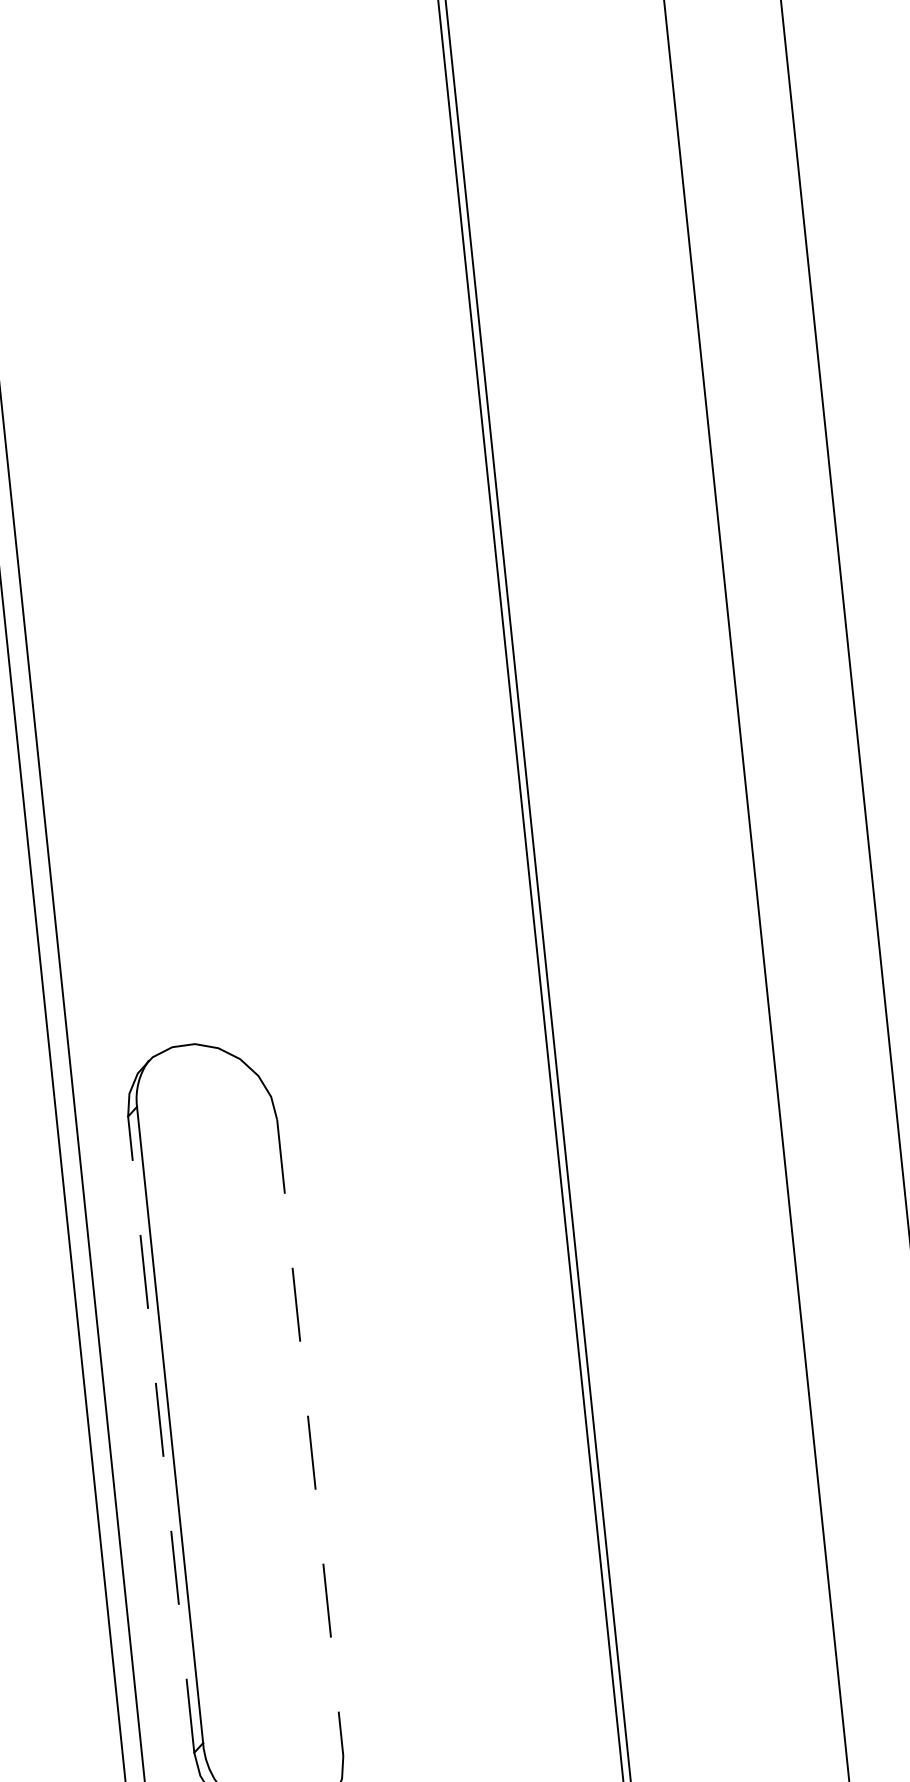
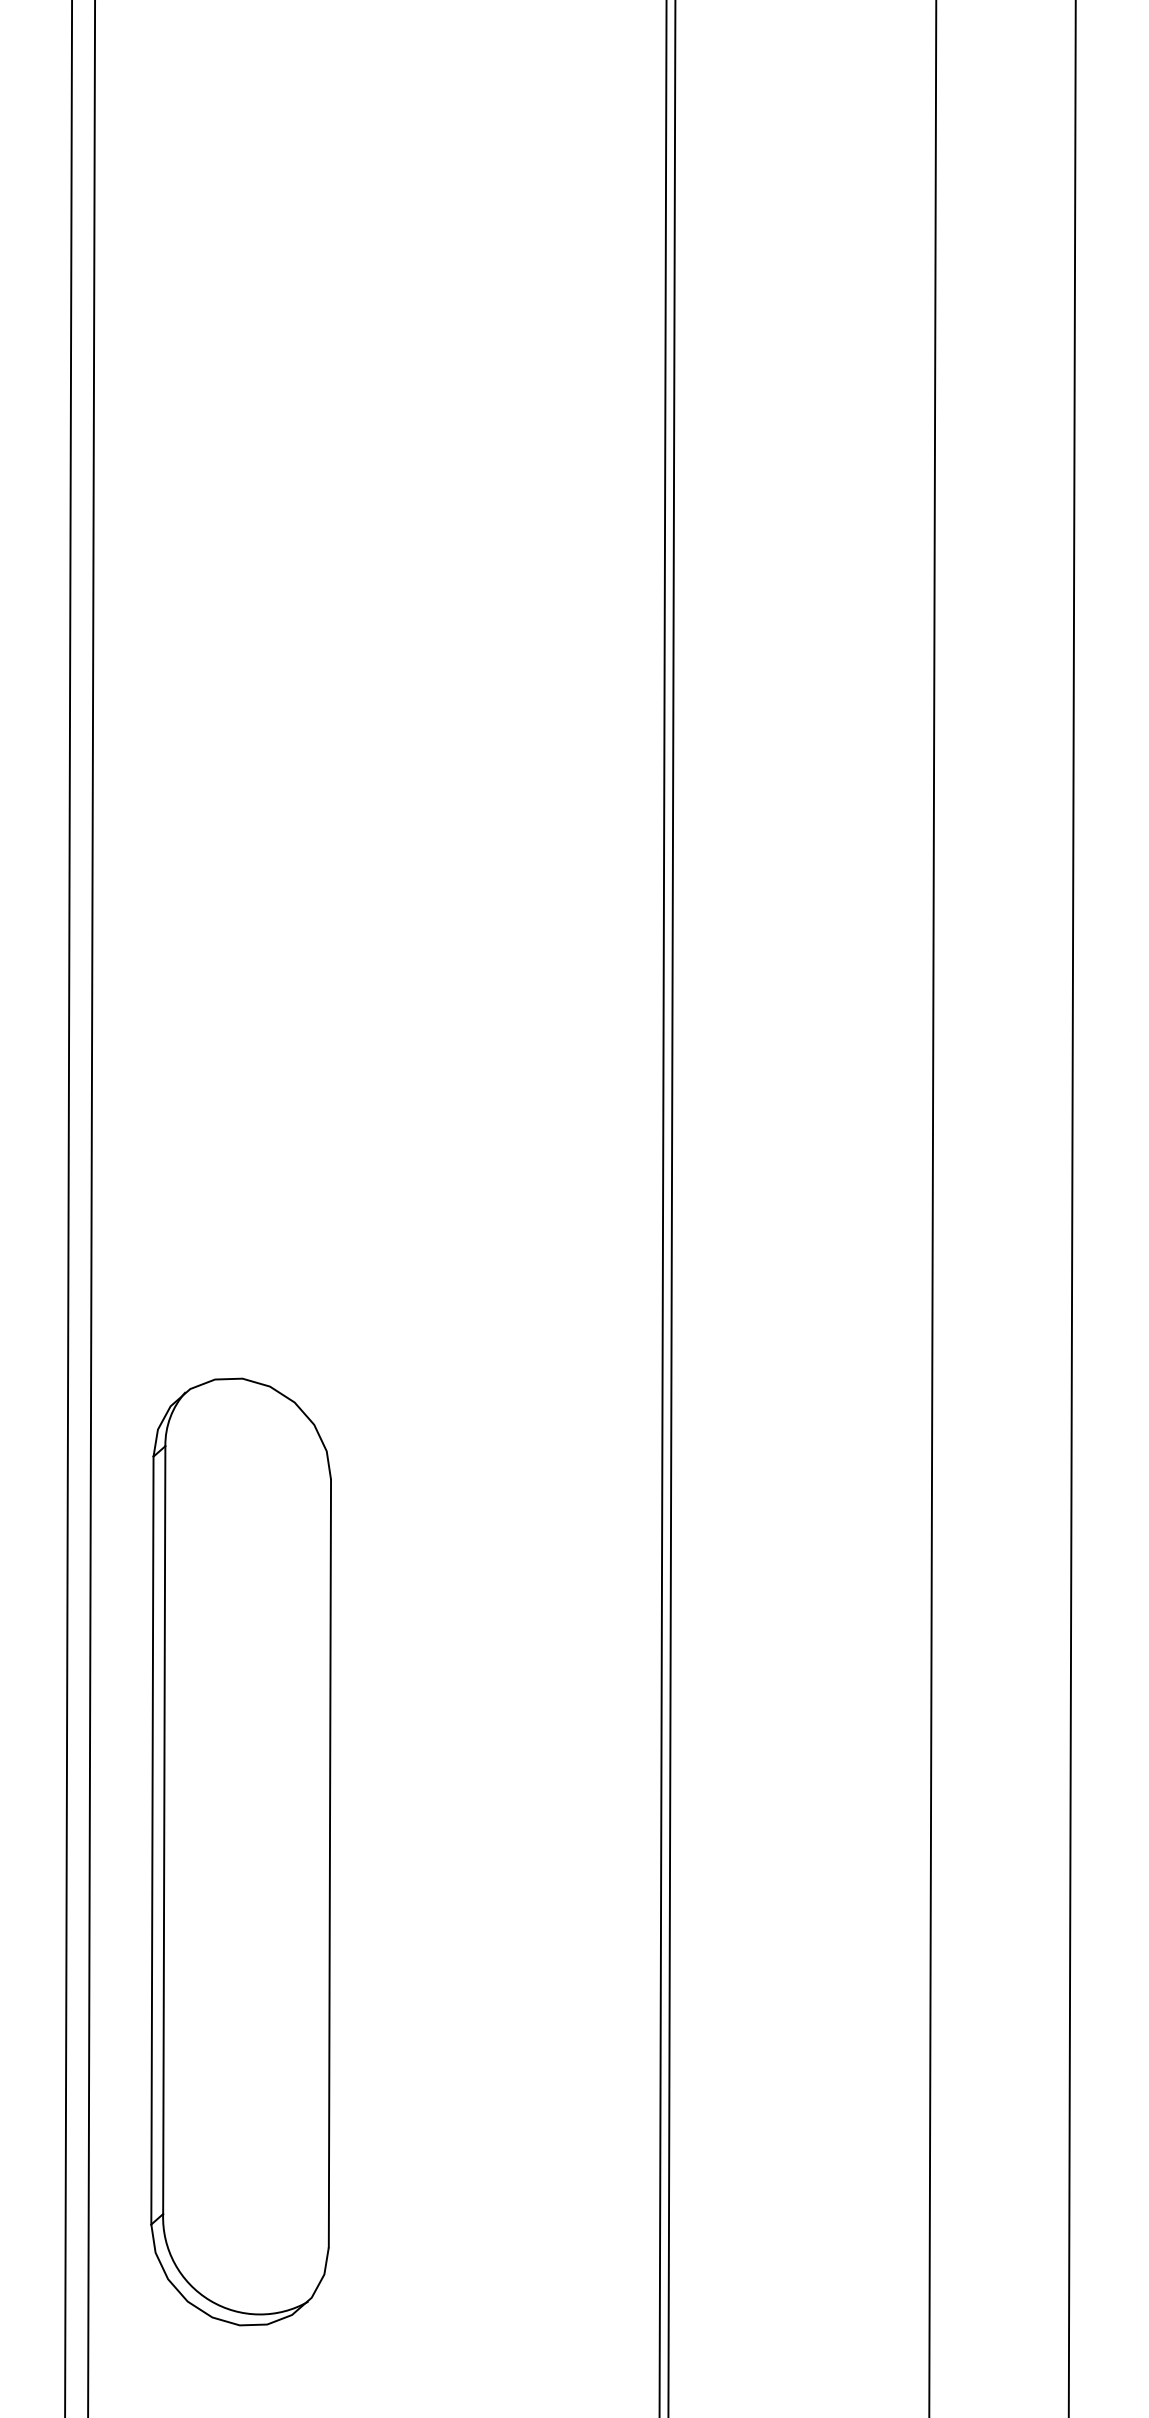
line: (161, 1434) -> (152, 1840), dashed -> solid
line: (309, 1437) -> (329, 1863), dashed -> solid

